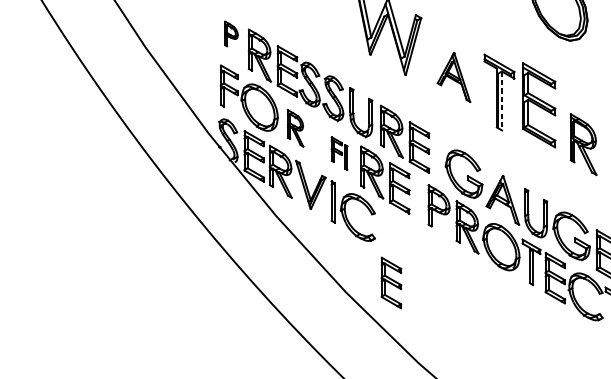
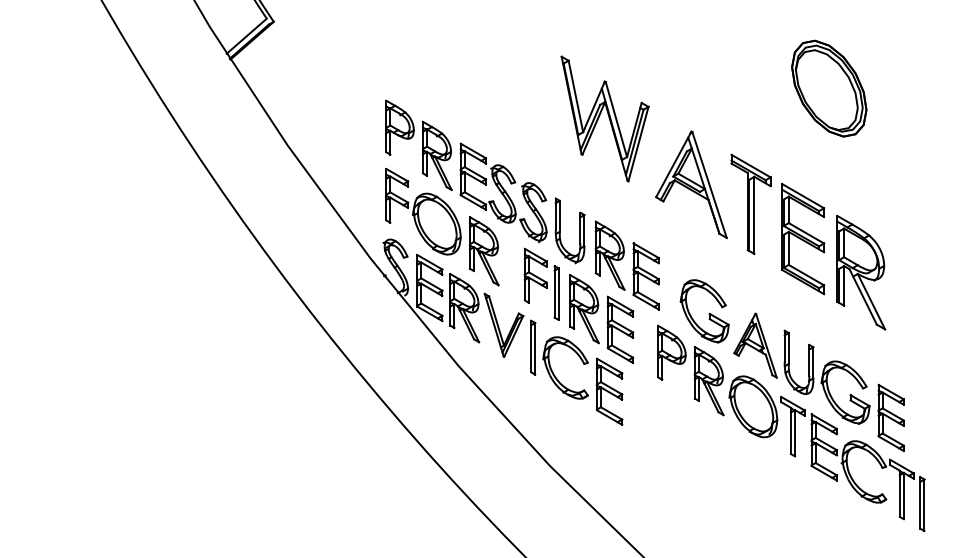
part: (231, 33) -> (399, 127), size x1.67
part: (453, 77) -> (691, 184), size x1.67
line: (502, 101) -> (754, 215), dashed -> solid
part: (539, 105) -> (803, 239), moved
part: (295, 128) -> (483, 251), size x1.43
part: (583, 144) -> (861, 272), size x1.43
part: (339, 152) -> (541, 283), size x1.67
part: (391, 282) -> (609, 391), moved

